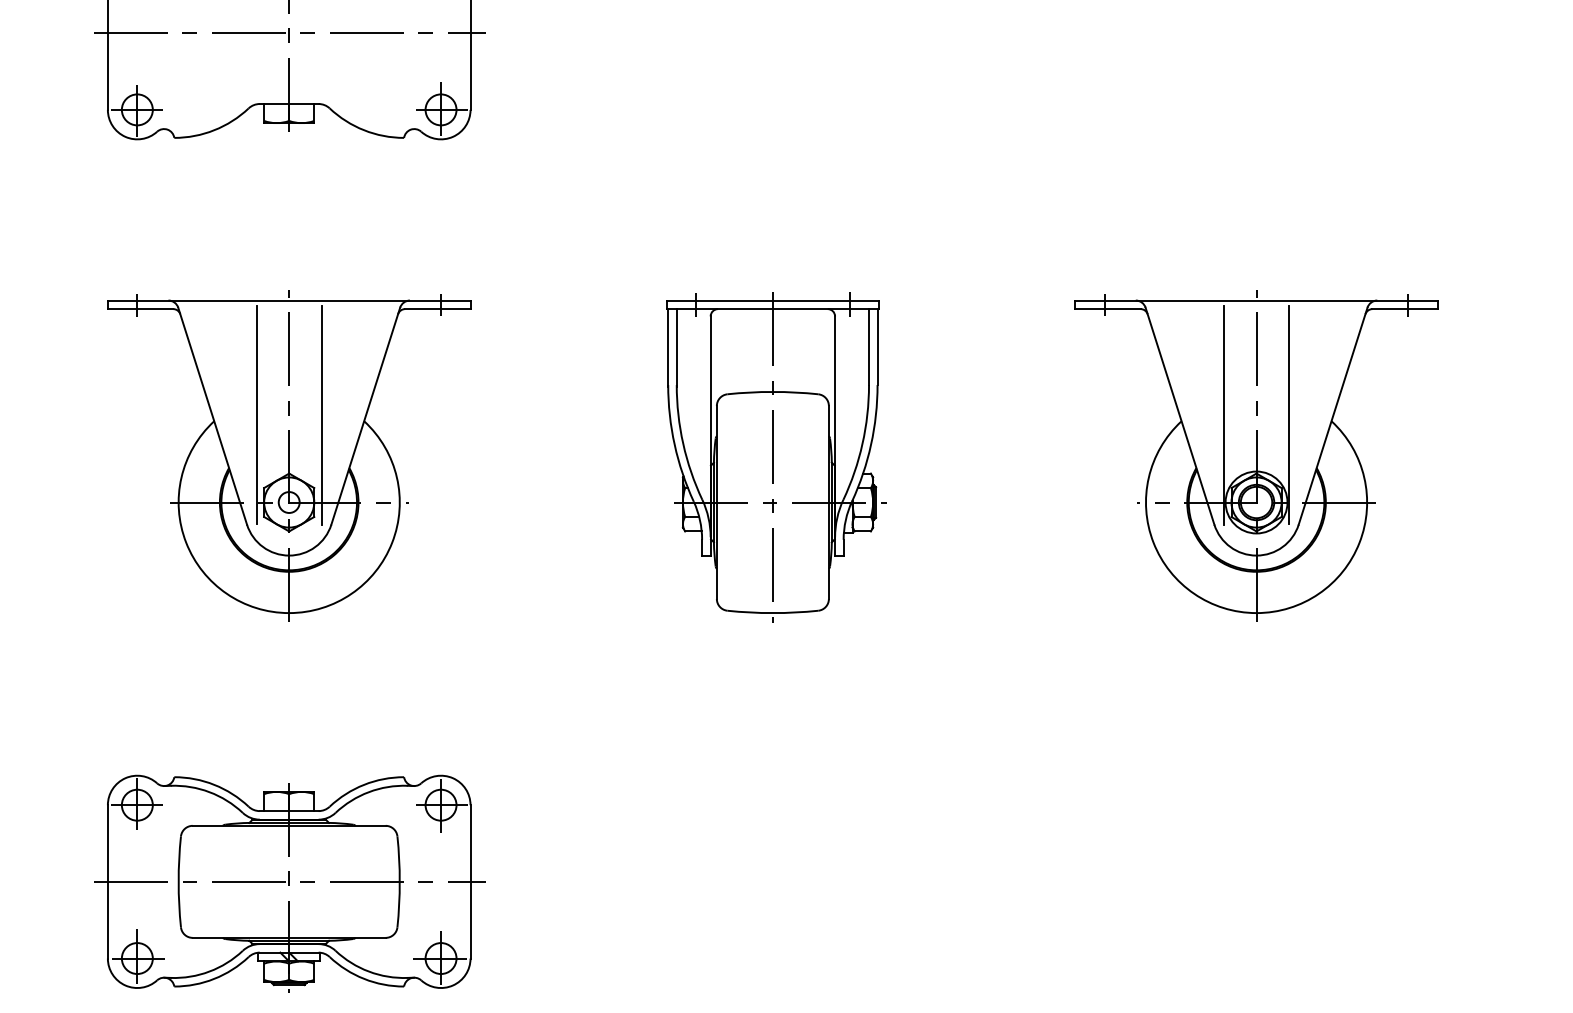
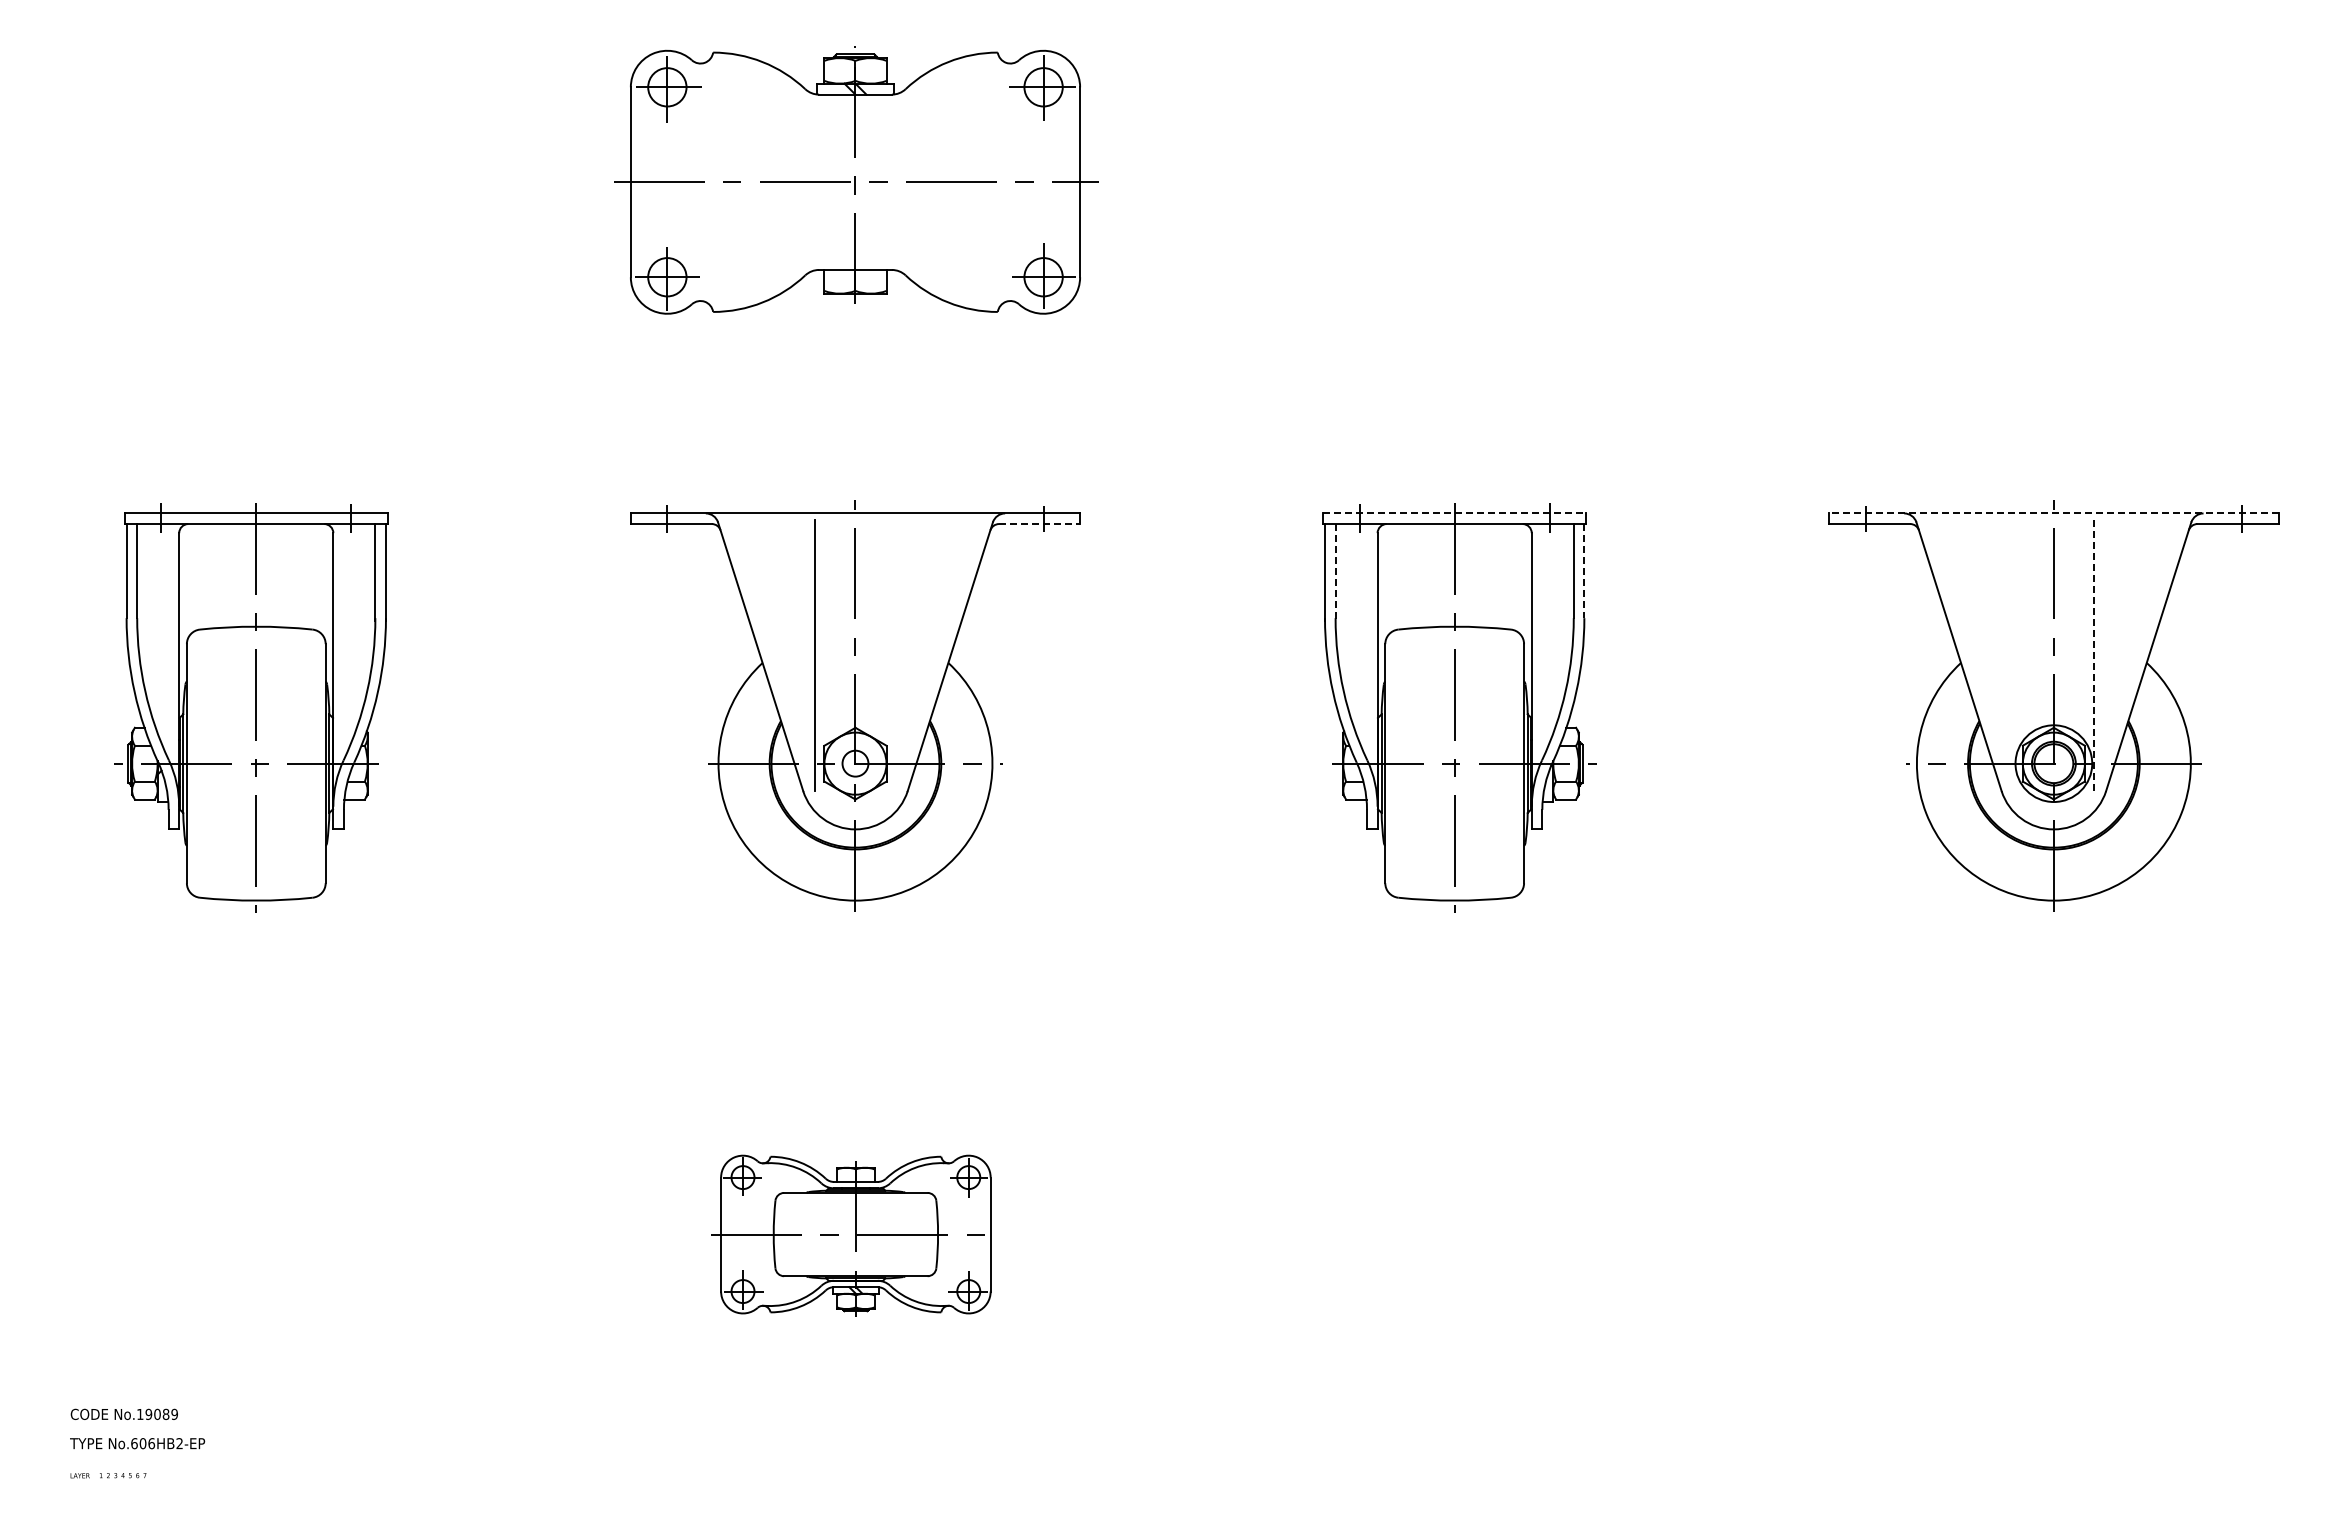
line: (773, 300) -> (1455, 513), solid -> dashed
line: (1256, 300) -> (2053, 513), solid -> dashed
line: (437, 309) -> (1039, 524), solid -> dashed
line: (877, 347) -> (1584, 571), solid -> dashed
line: (676, 348) -> (1335, 572), solid -> dashed
line: (321, 415) -> (895, 655), removed
line: (1223, 415) -> (2013, 655), removed
line: (1289, 416) -> (2094, 656), solid -> dashed
part: (290, 883) -> (856, 1235), size x0.6

